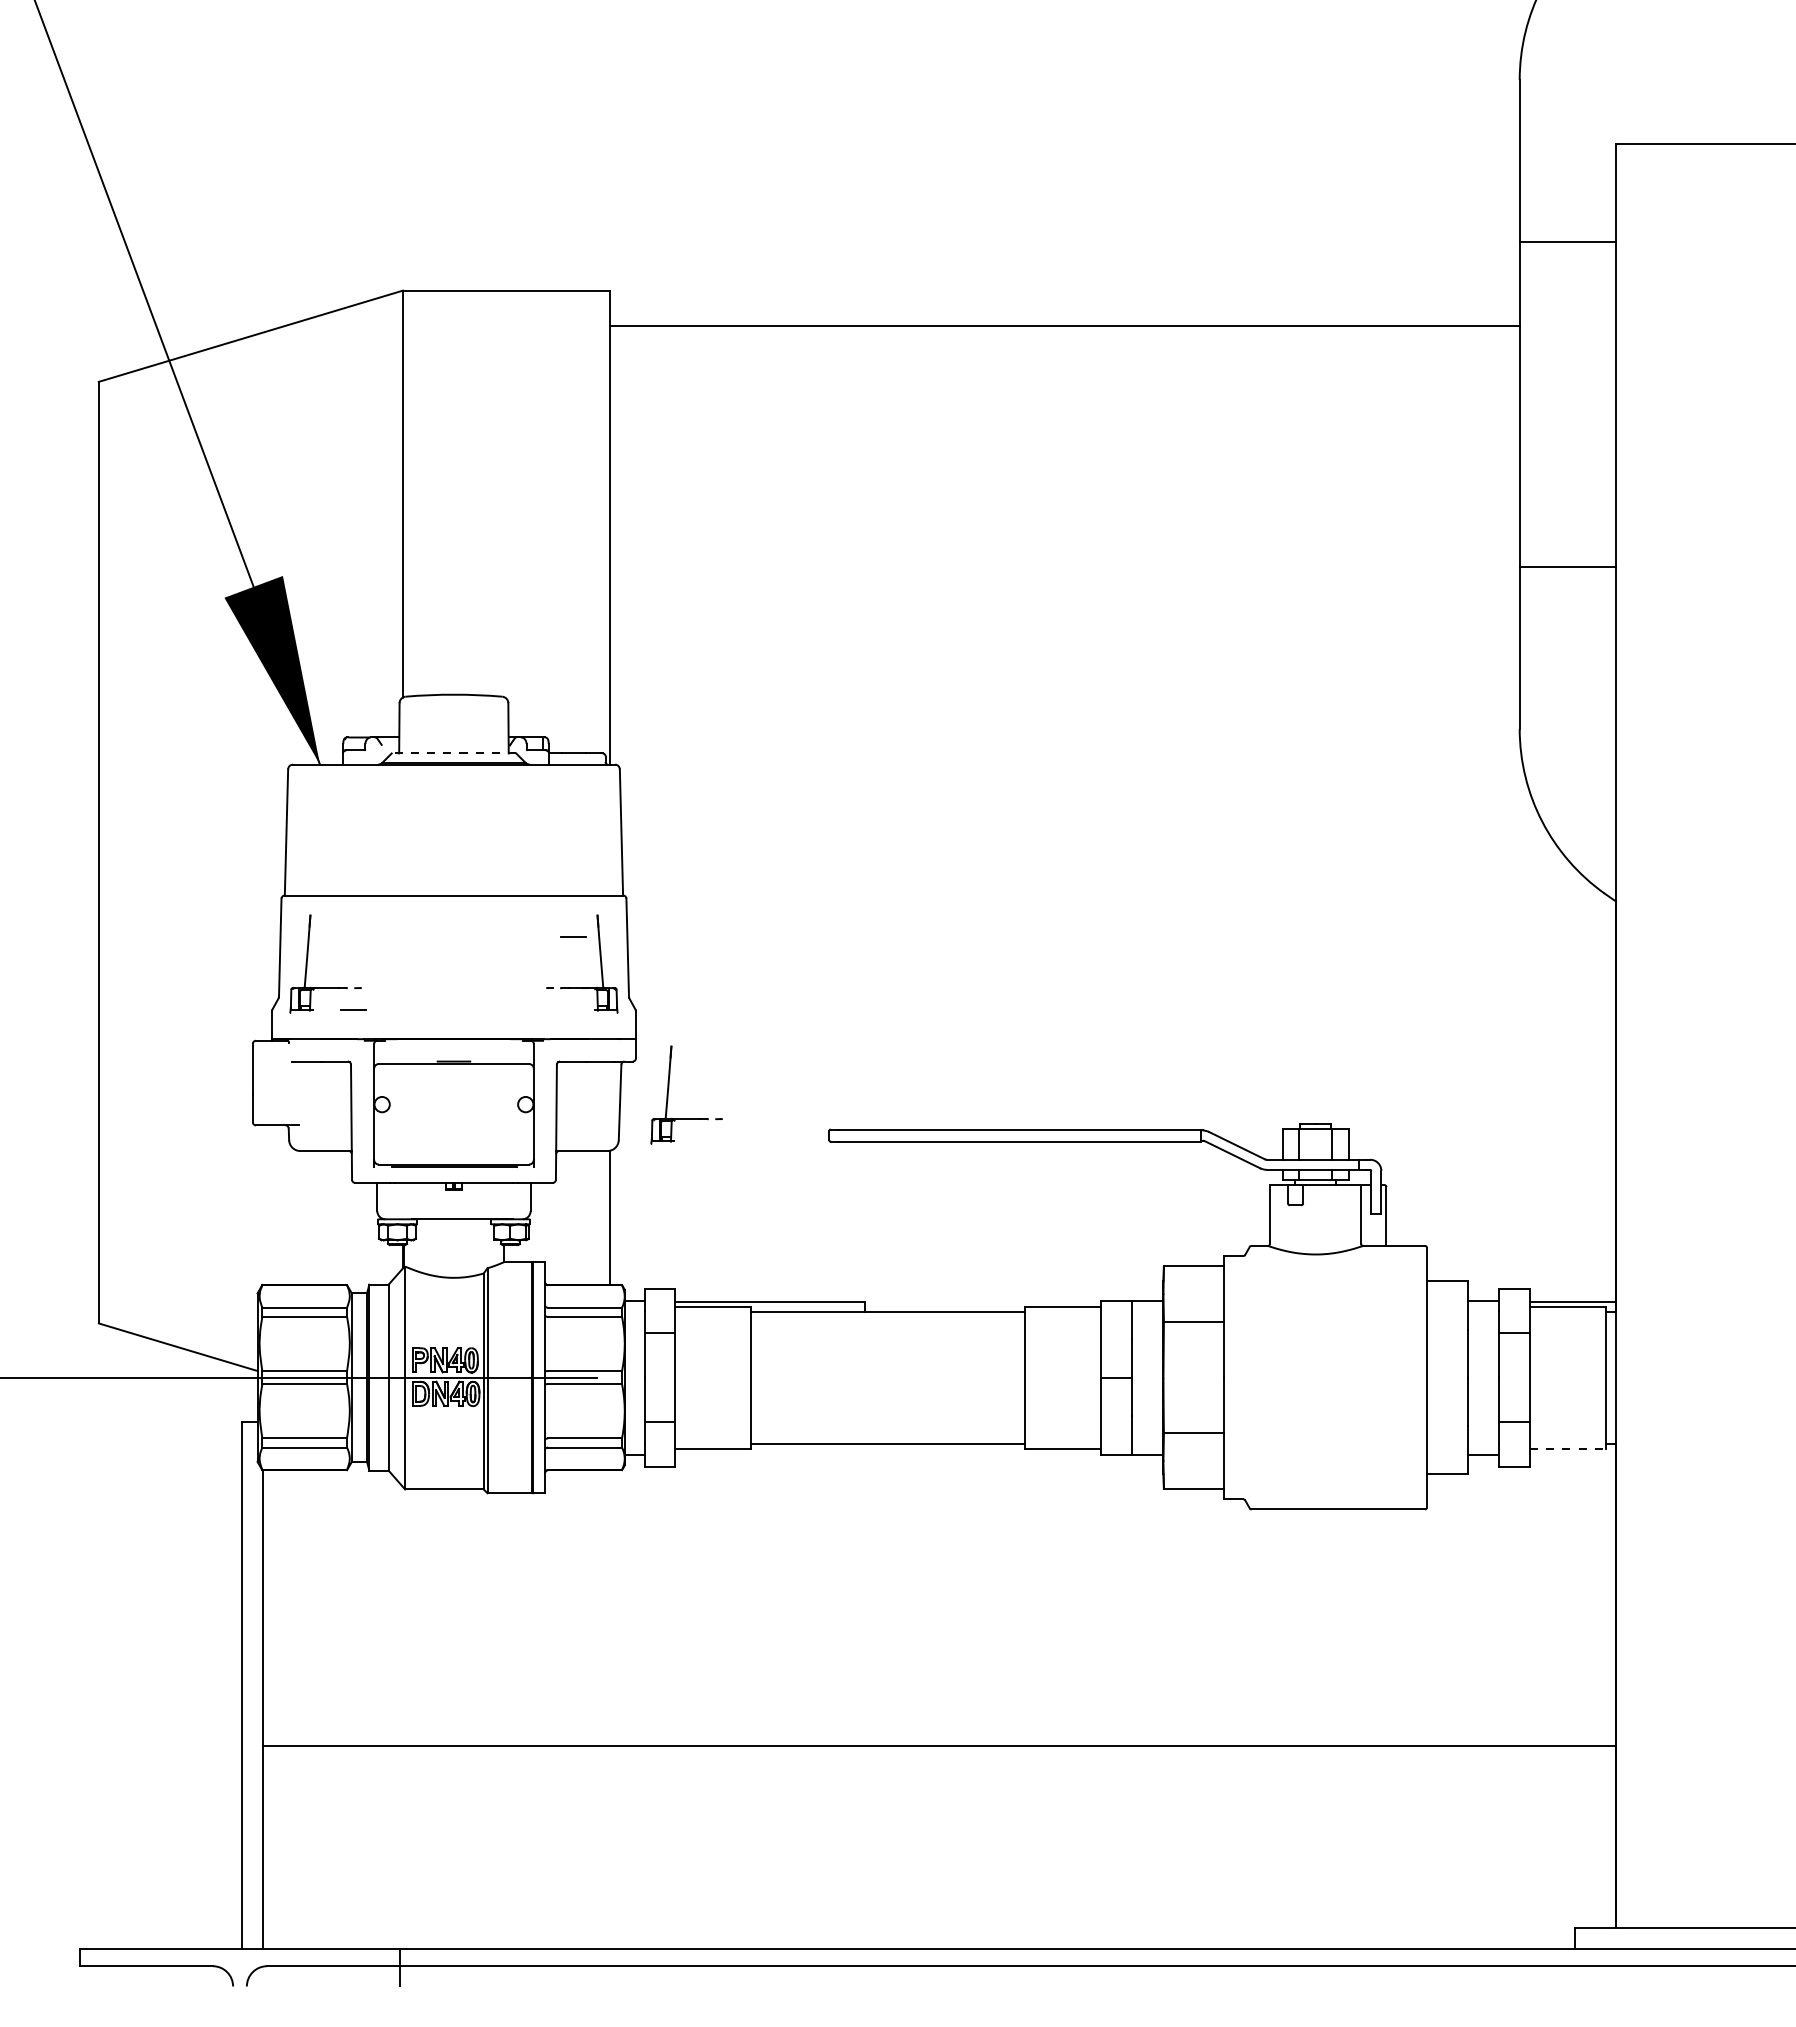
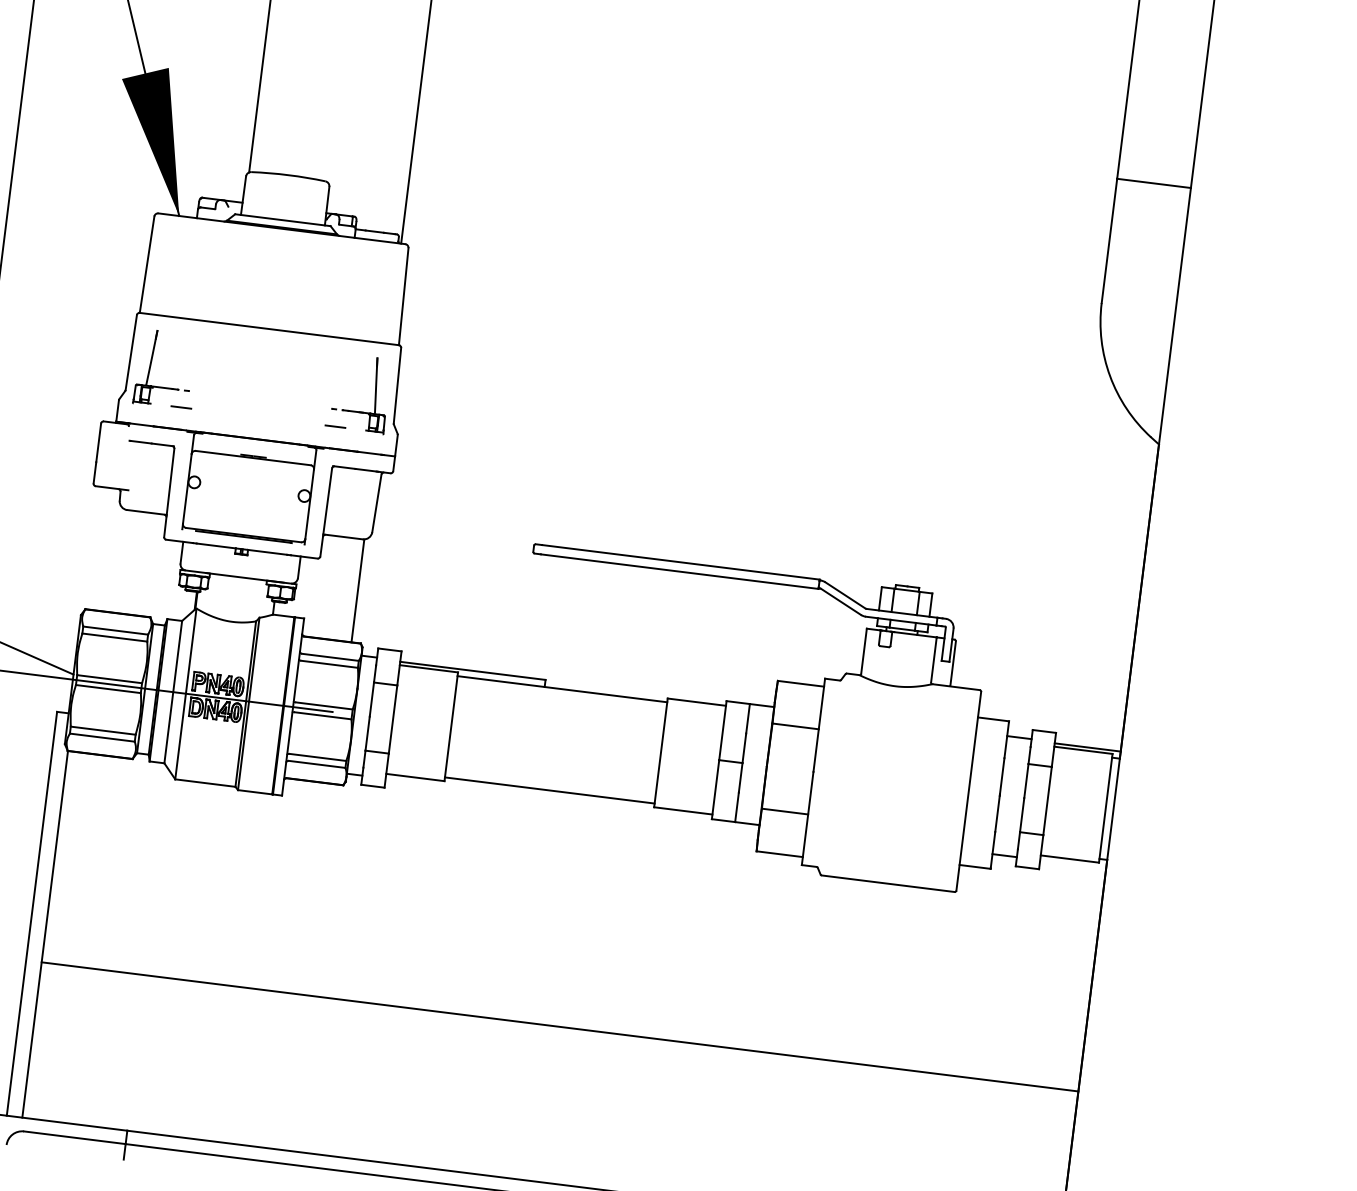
line: (453, 753) -> (282, 220), dashed -> solid
line: (573, 936) -> (335, 425), moved
part: (668, 1094) -> (414, 501), removed
line: (1567, 1448) -> (1069, 858), dashed -> solid

